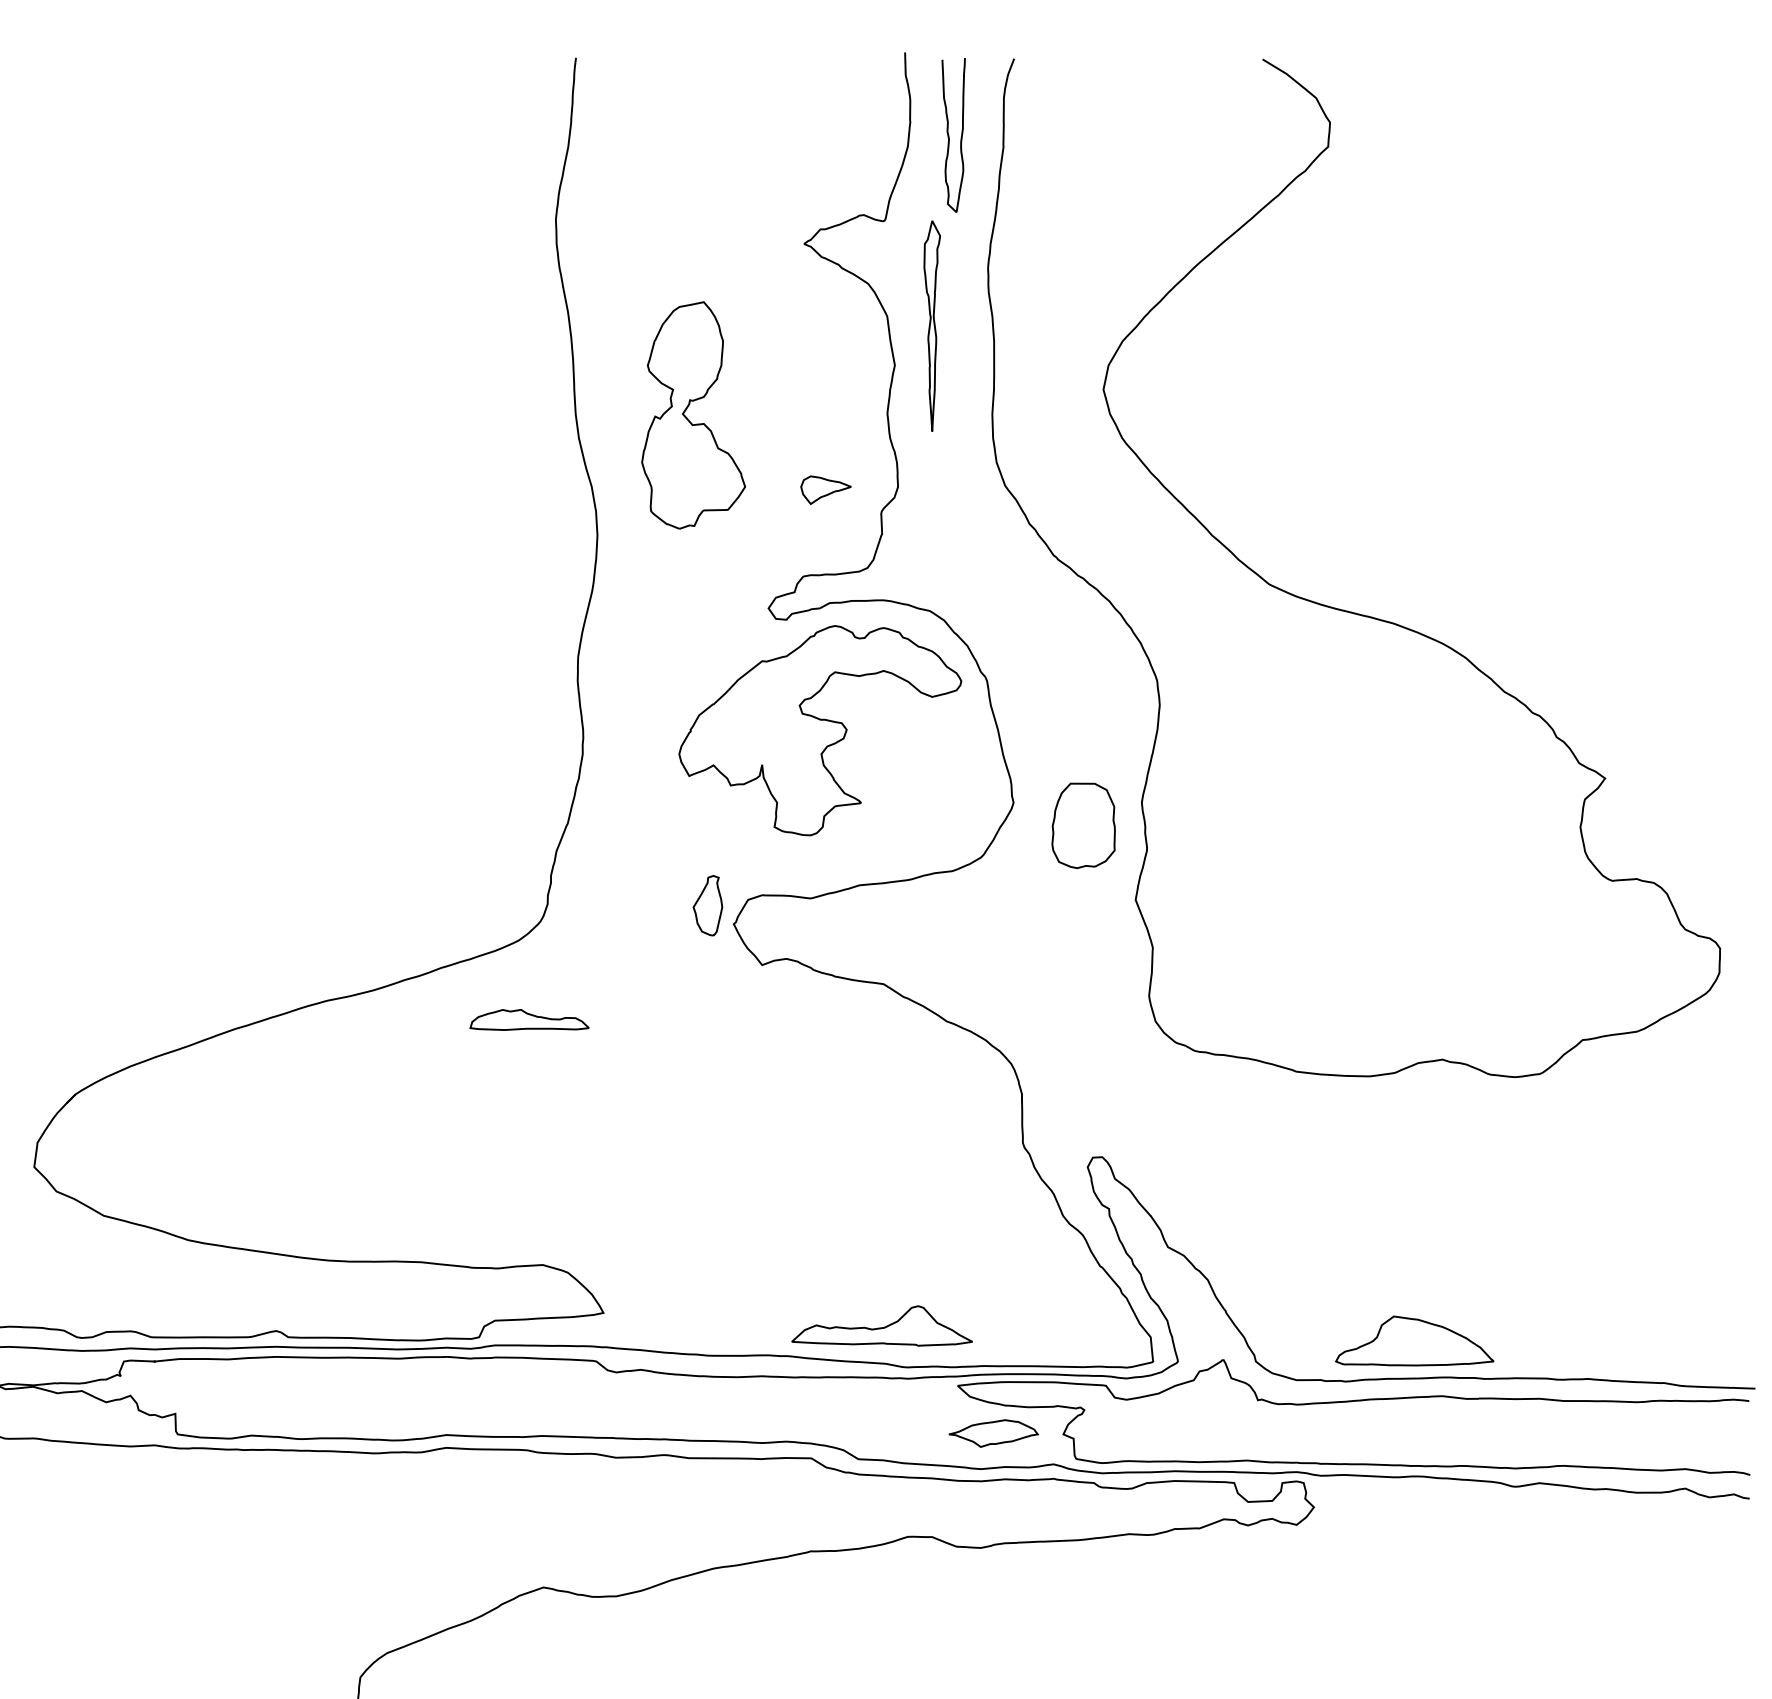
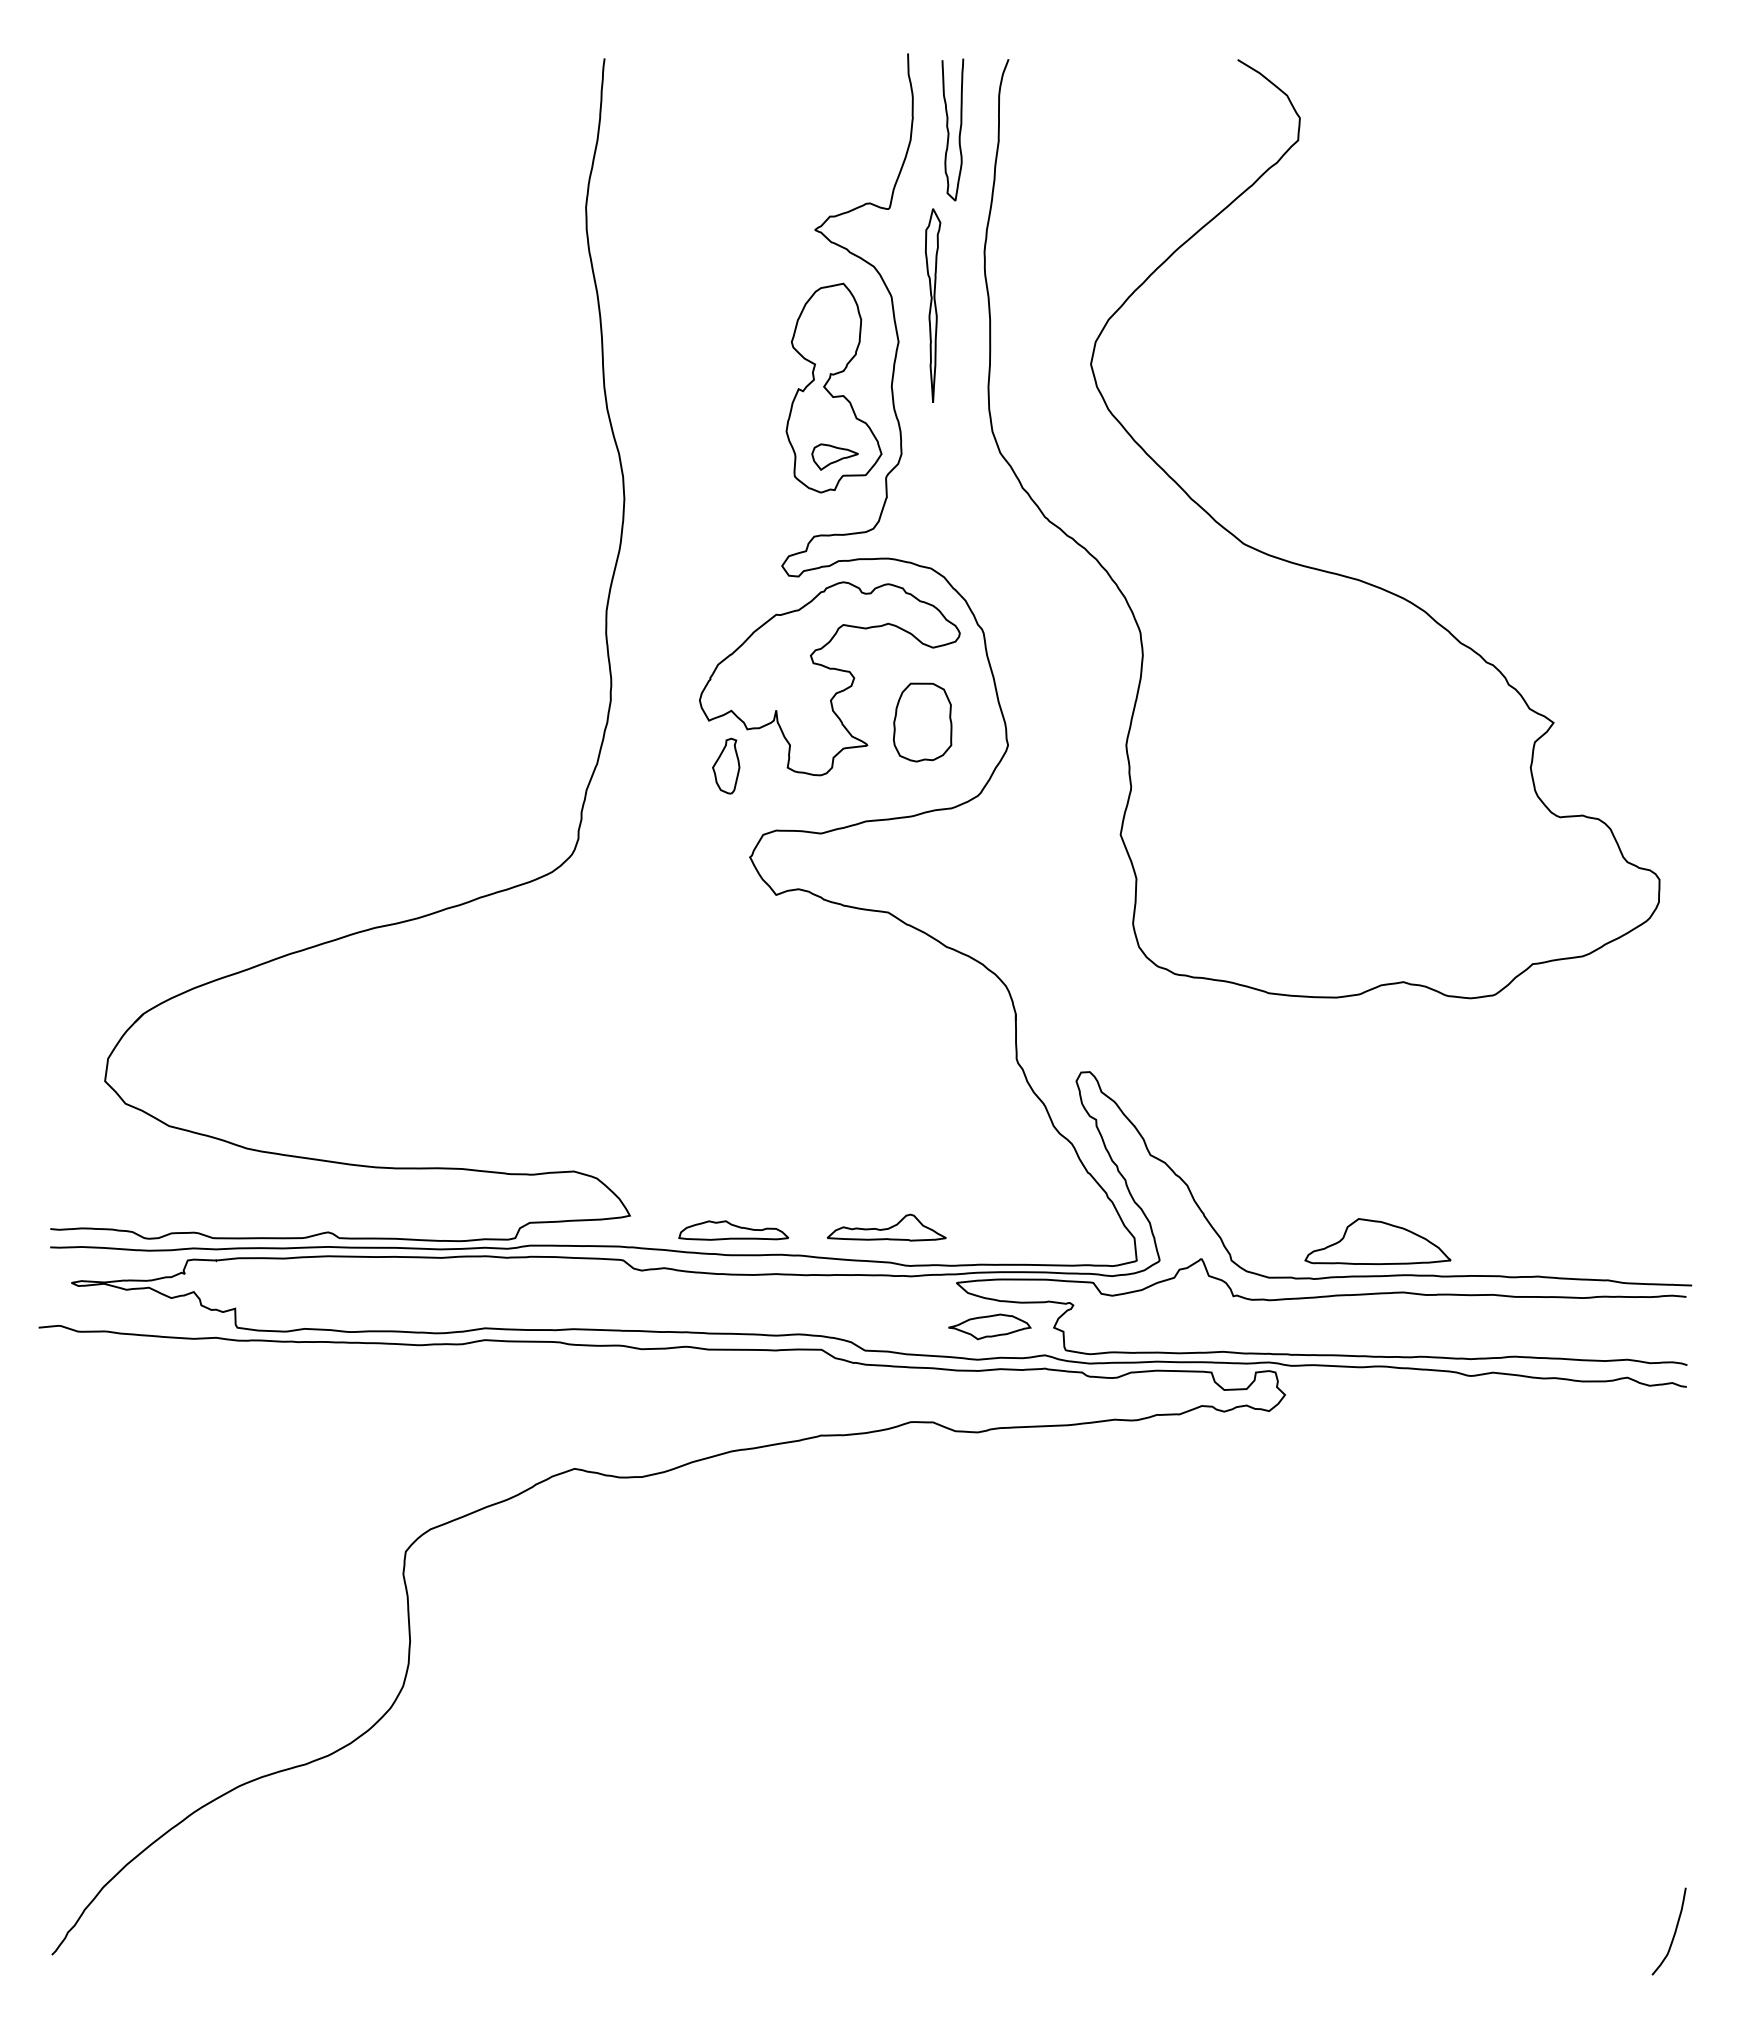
part: (693, 414) -> (833, 387), moved
part: (1083, 825) -> (922, 722), moved
part: (708, 904) -> (726, 765), moved
part: (529, 1019) -> (733, 1230), moved
part: (881, 1325) -> (886, 1227), size x0.71

